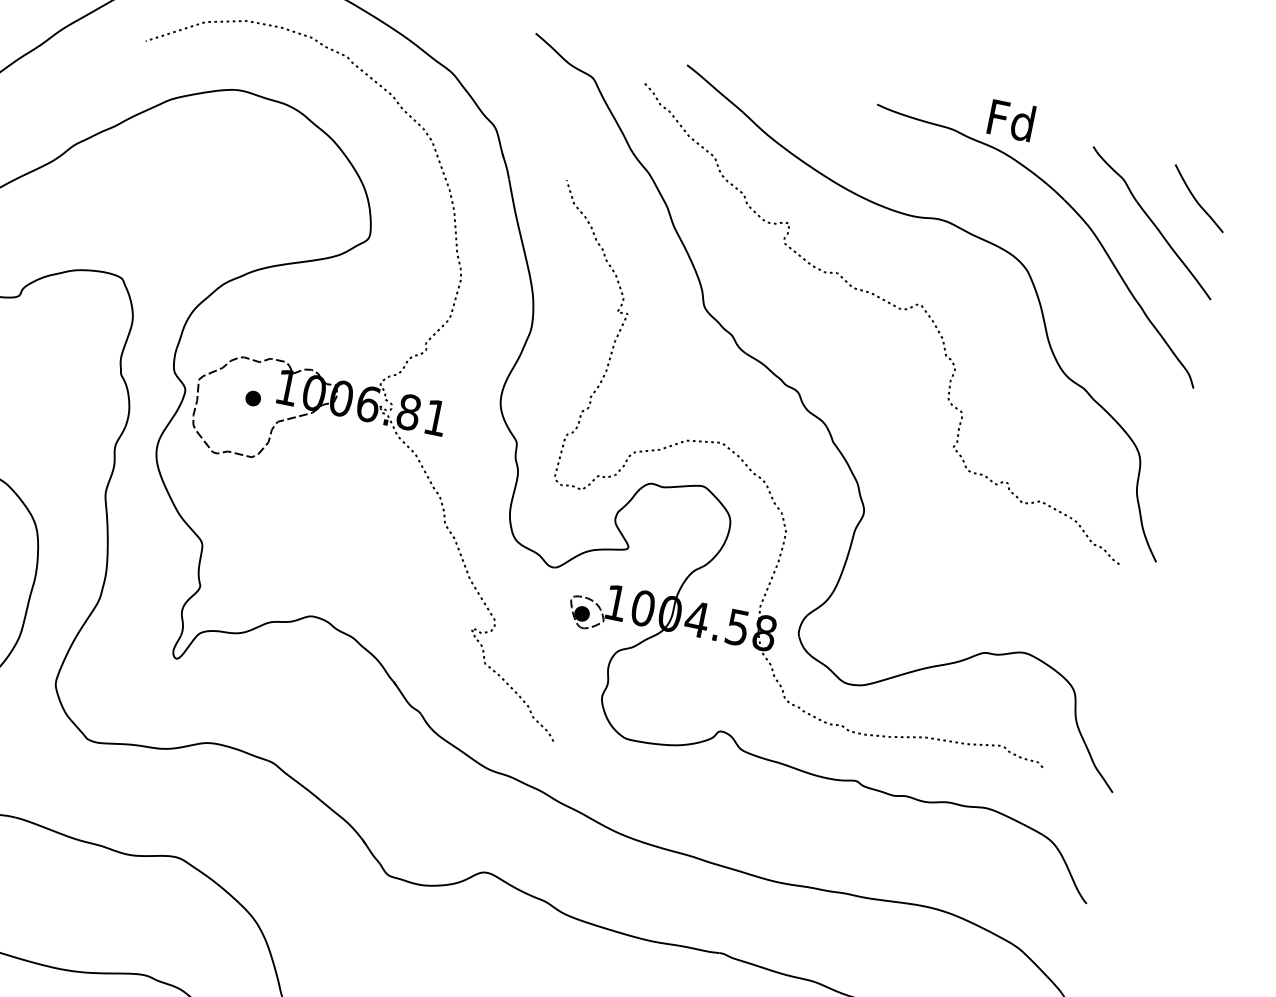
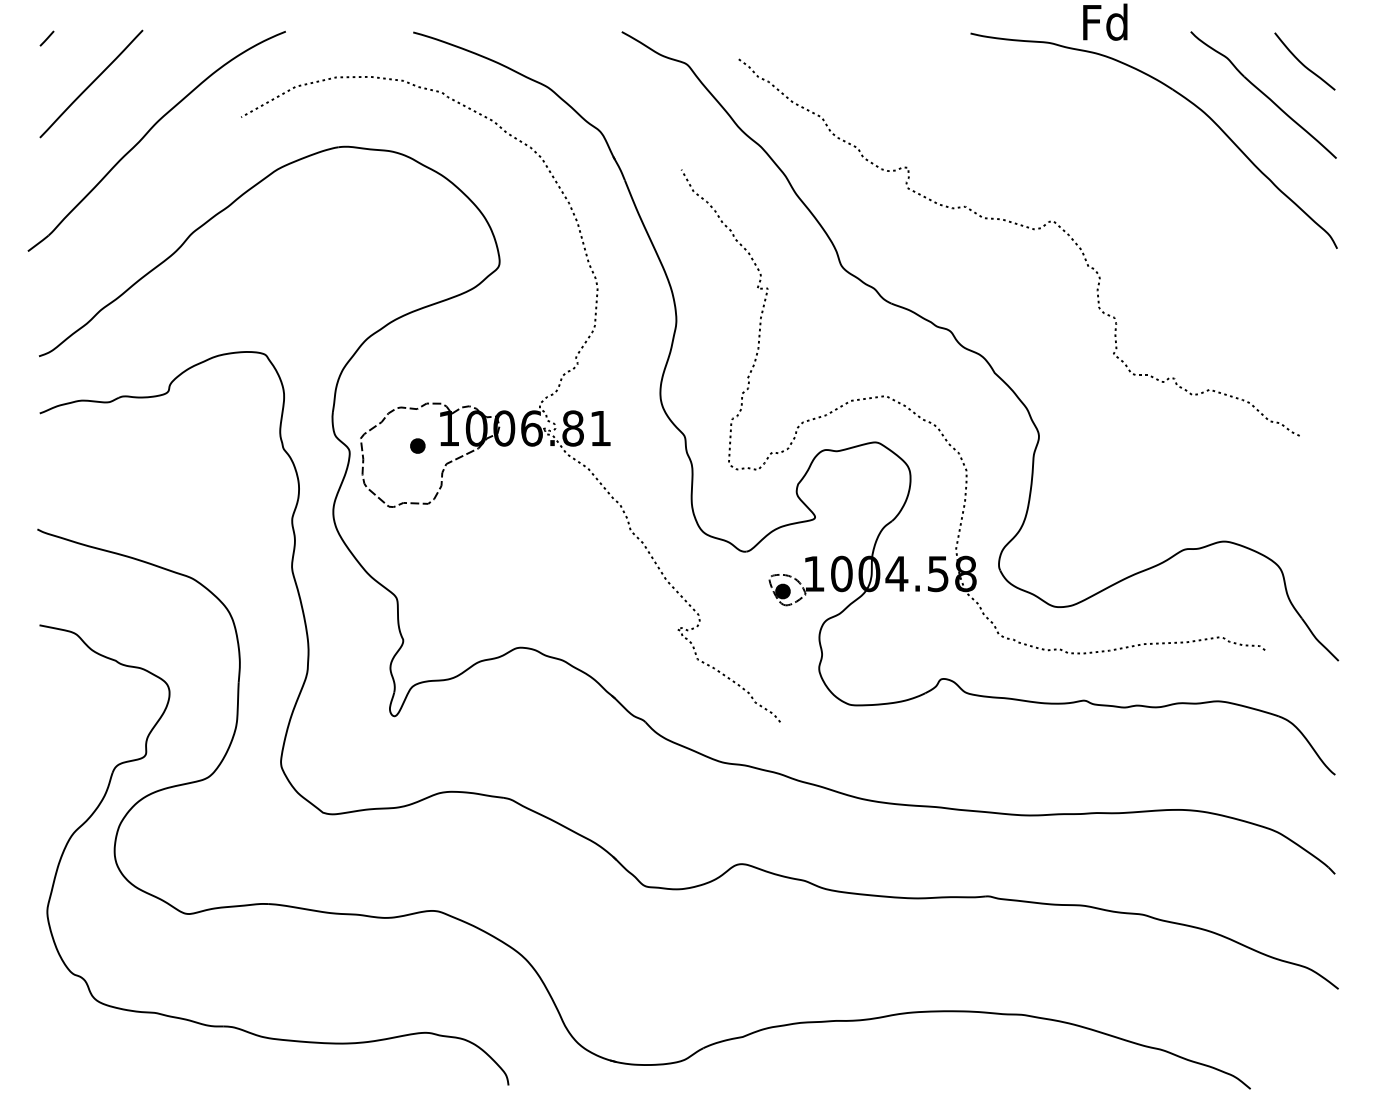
part: (962, 231) -> (1079, 140), removed

